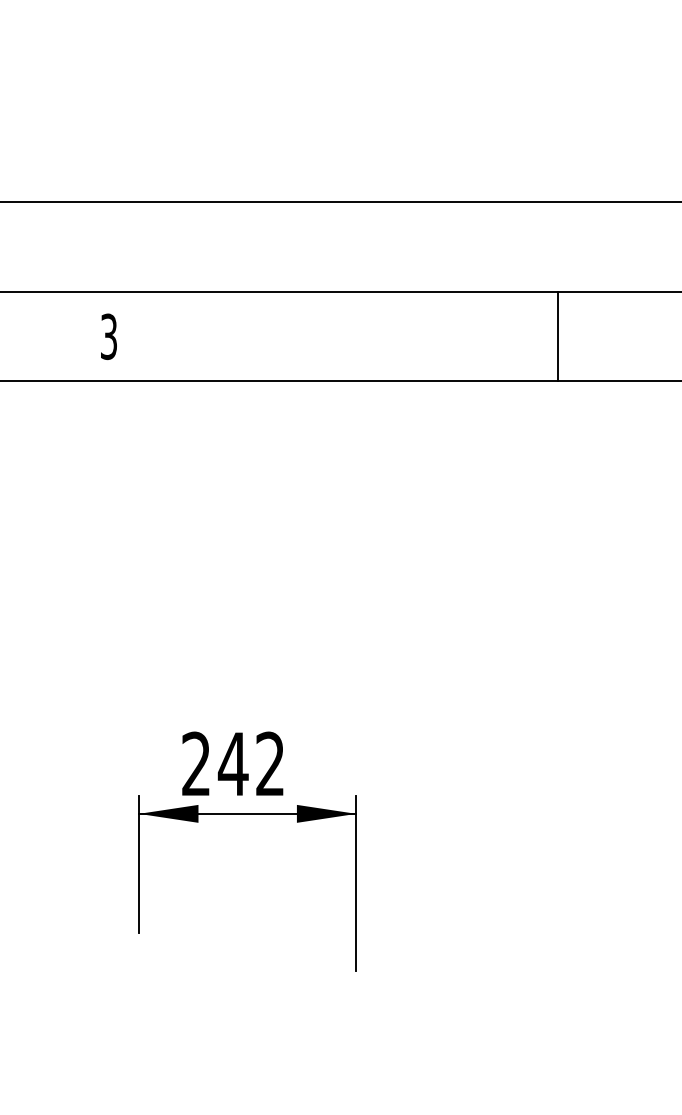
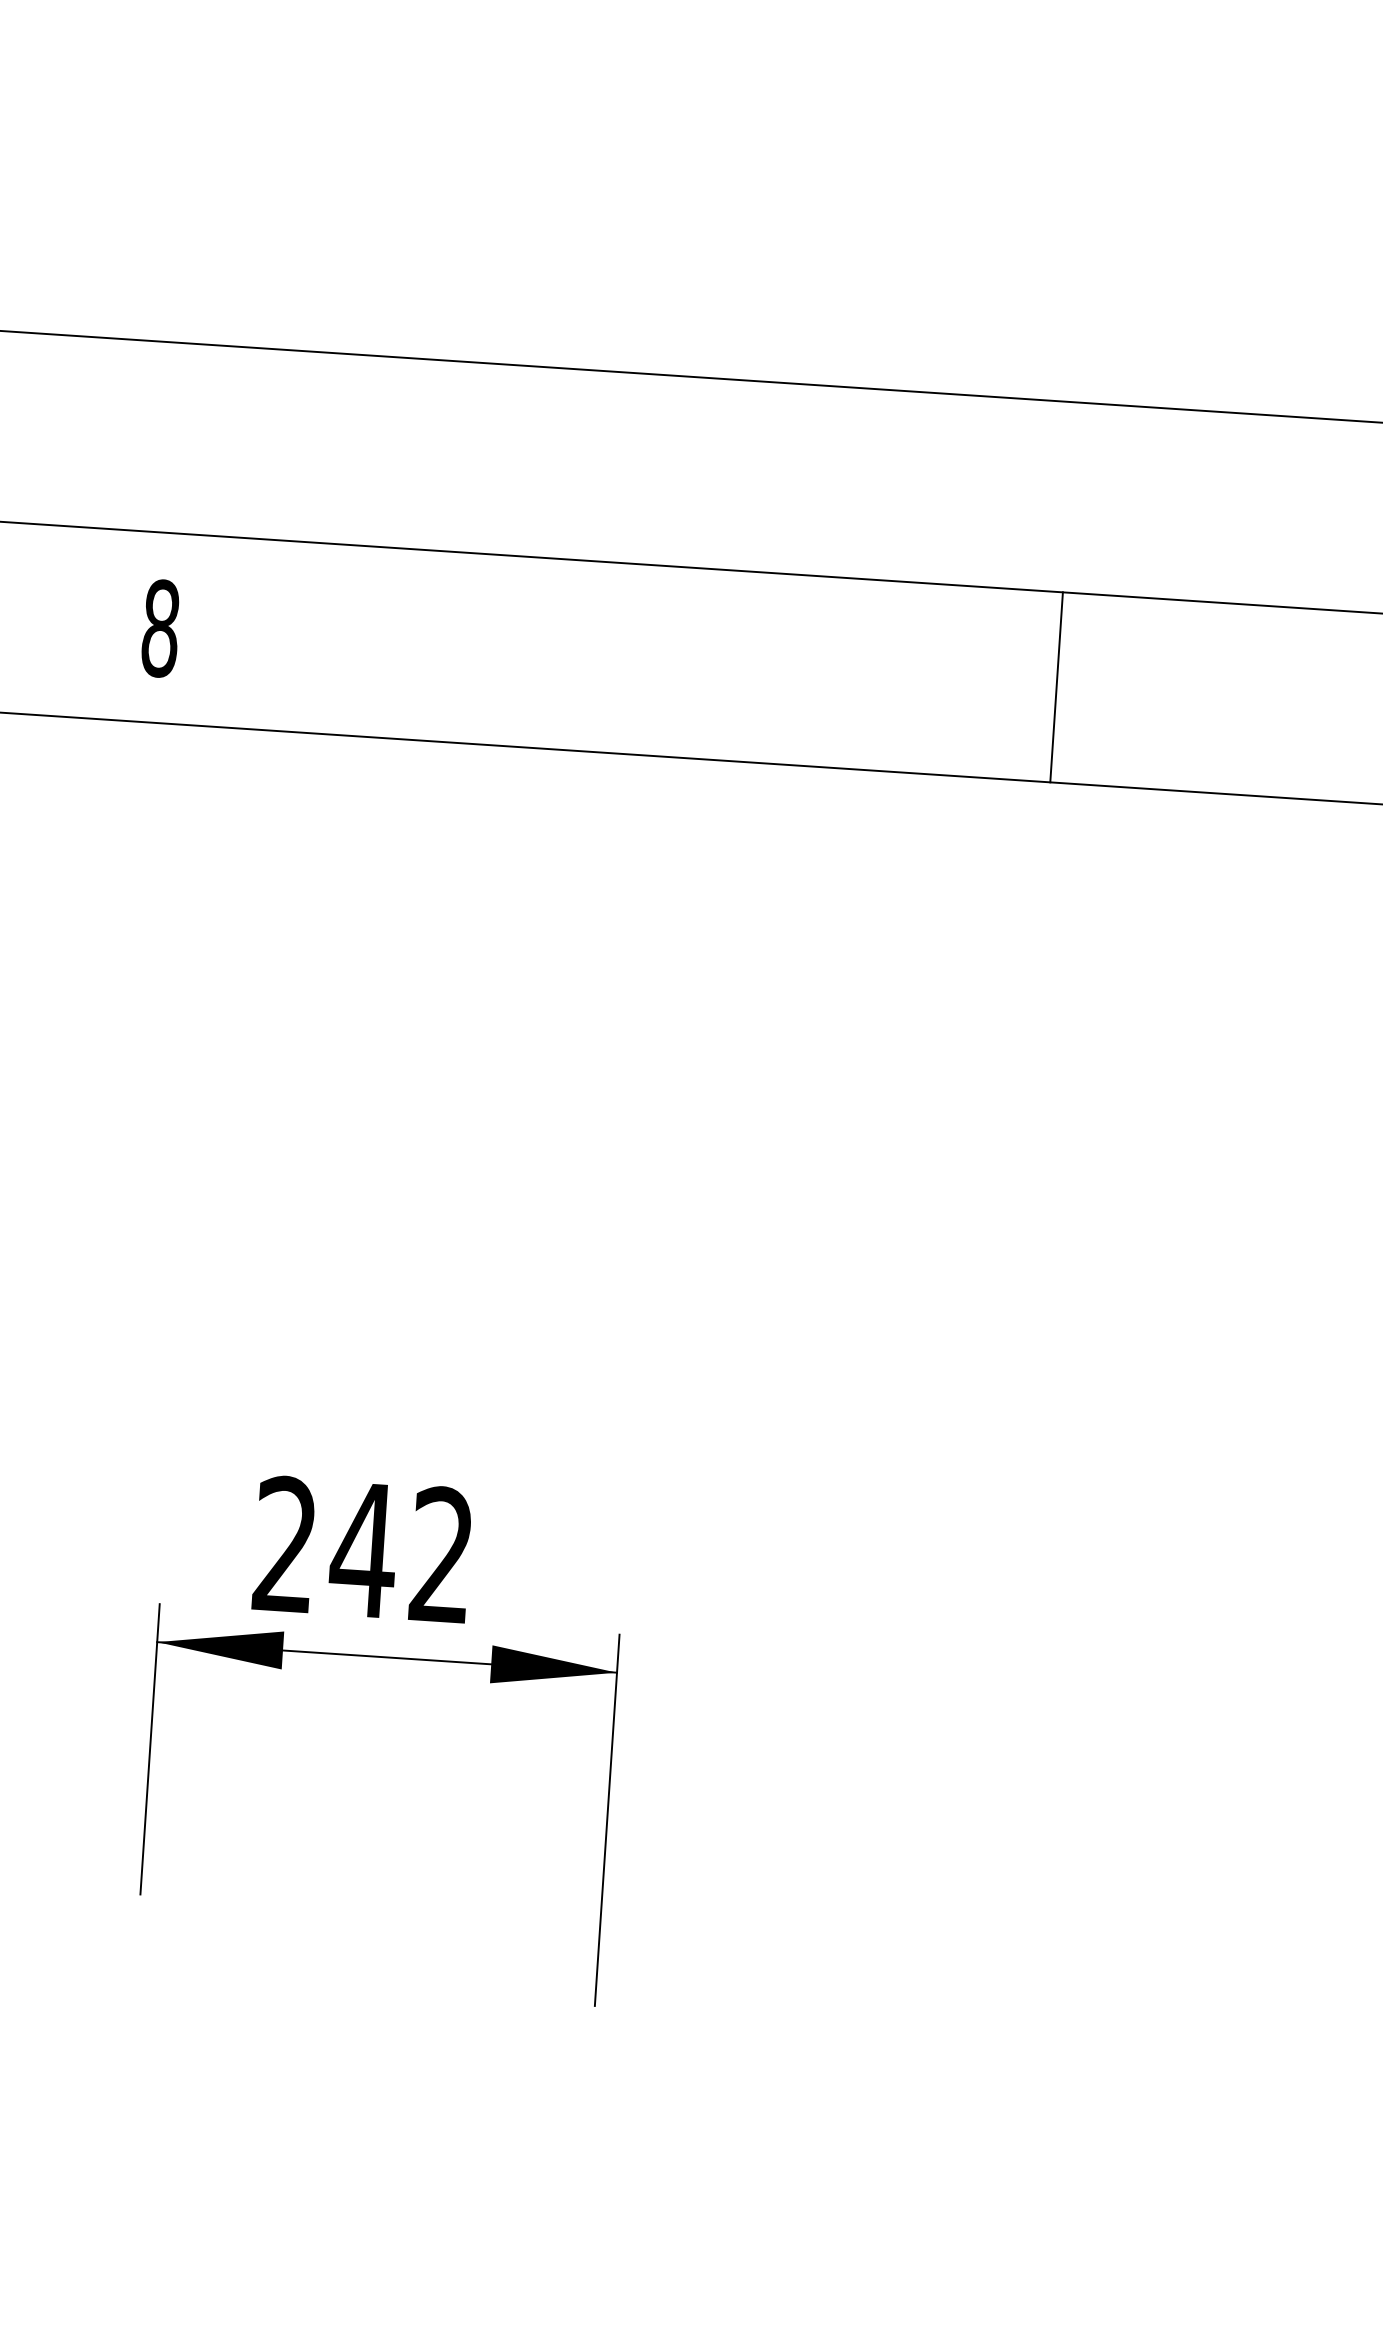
text: (108, 336) -> (159, 627), 3 -> 8
line: (558, 336) -> (1056, 687), moved

